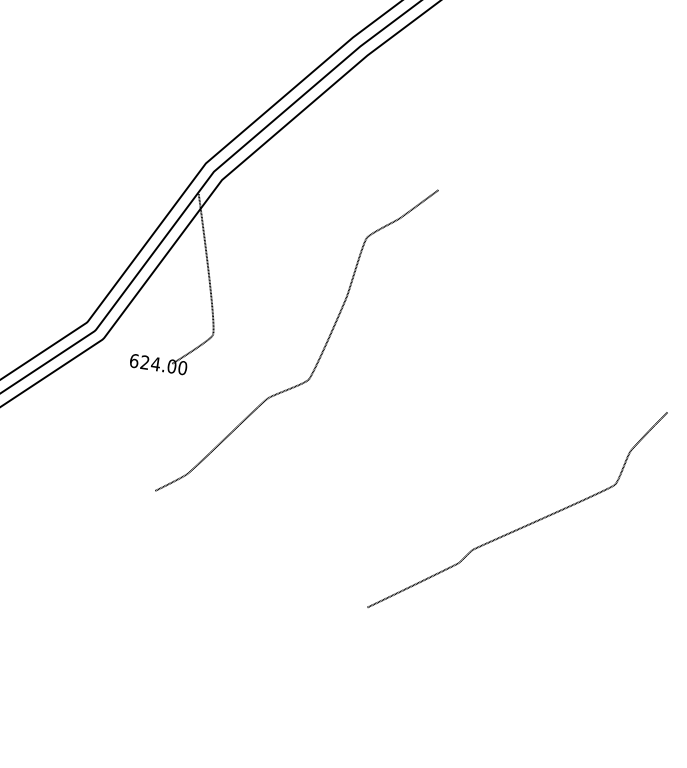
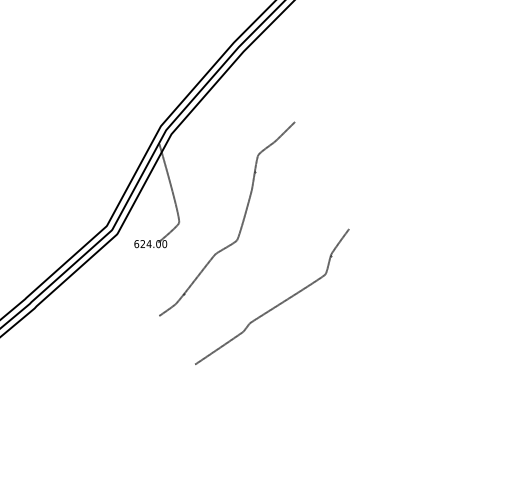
curve: (524, 524) -> (277, 304), moved

